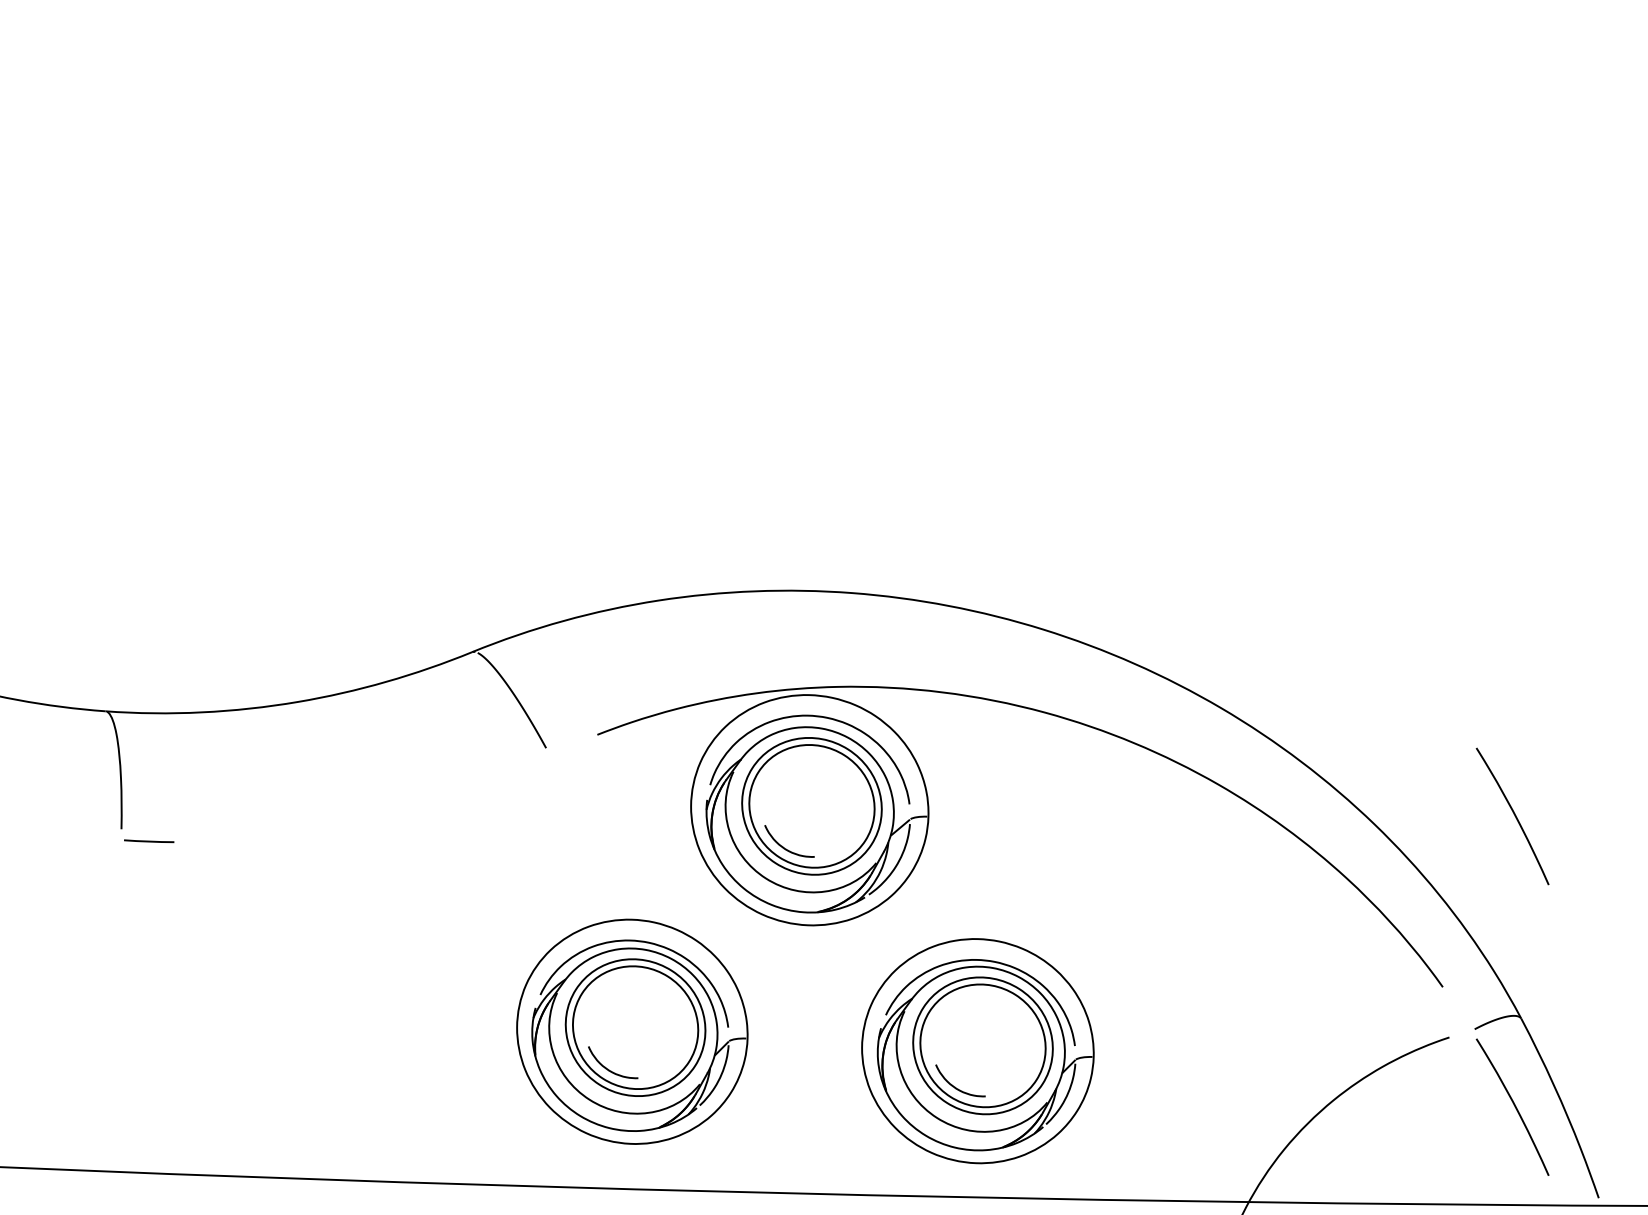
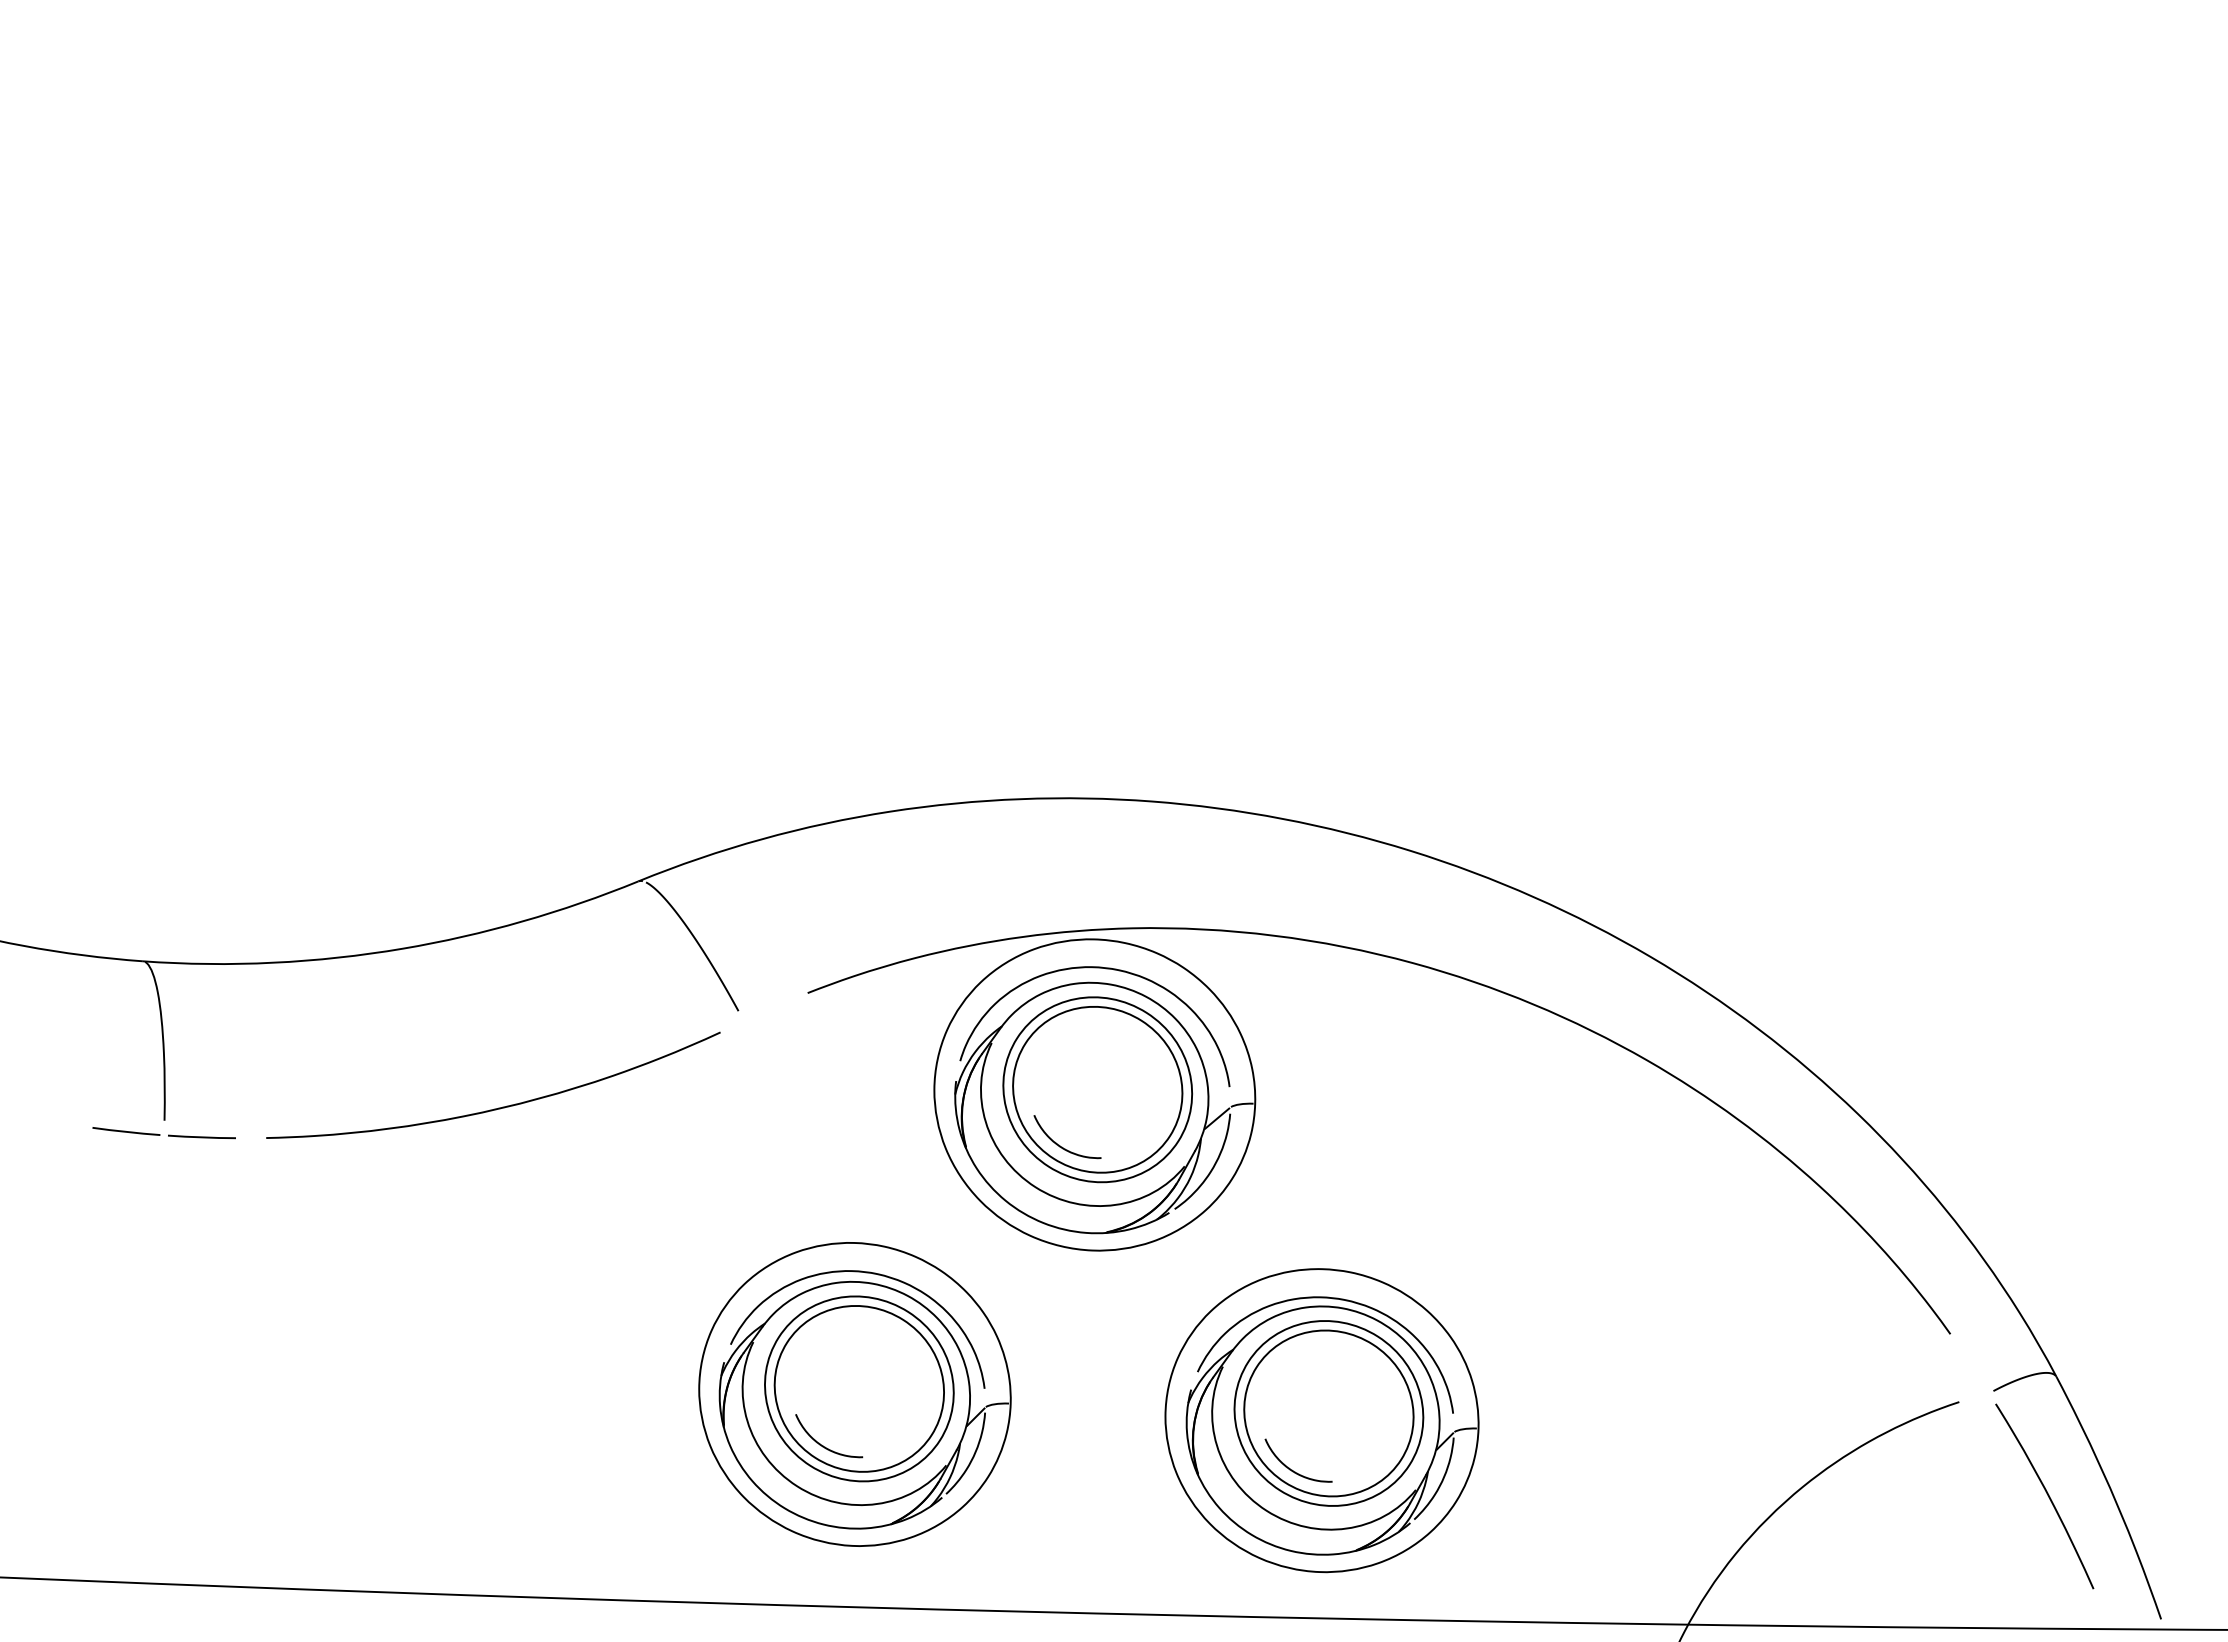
curve: (1514, 815) -> (2047, 1102), removed
curve: (368, 819) -> (498, 1107), added
line: (93, 837) -> (126, 1131), added

